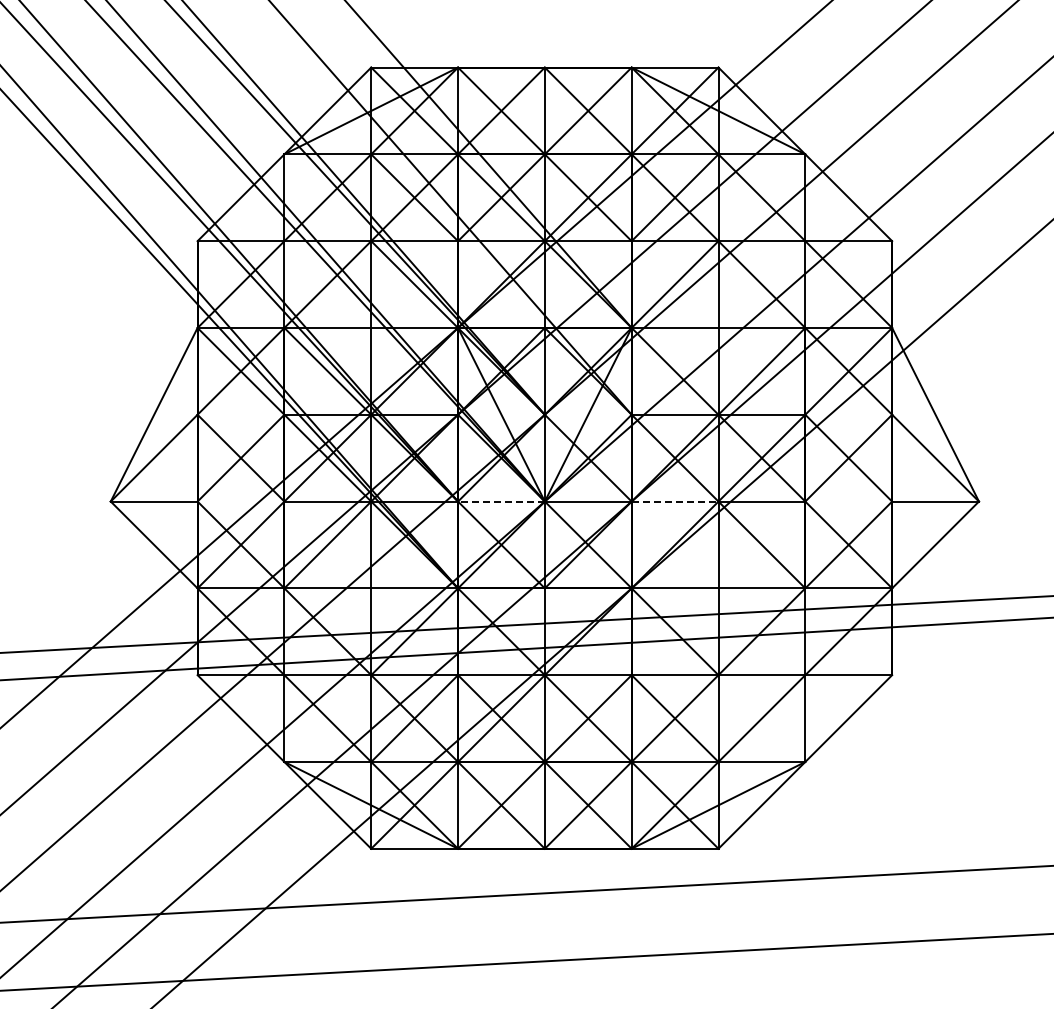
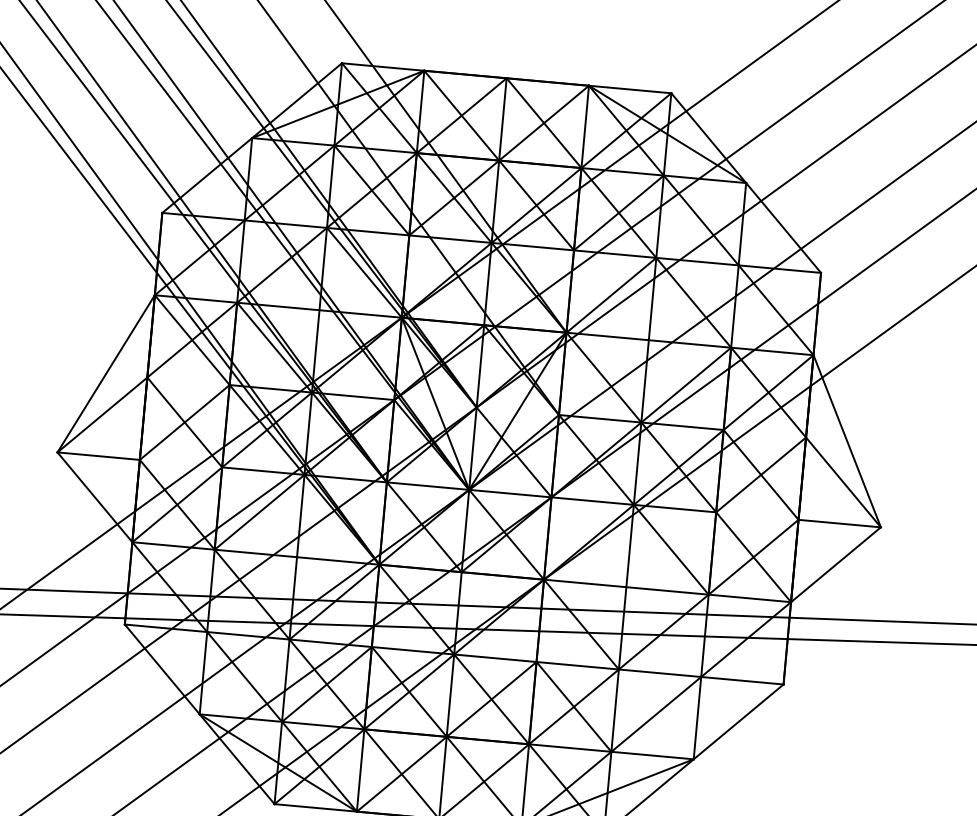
line: (500, 501) -> (427, 485), dashed -> solid
line: (675, 501) -> (593, 501), dashed -> solid

